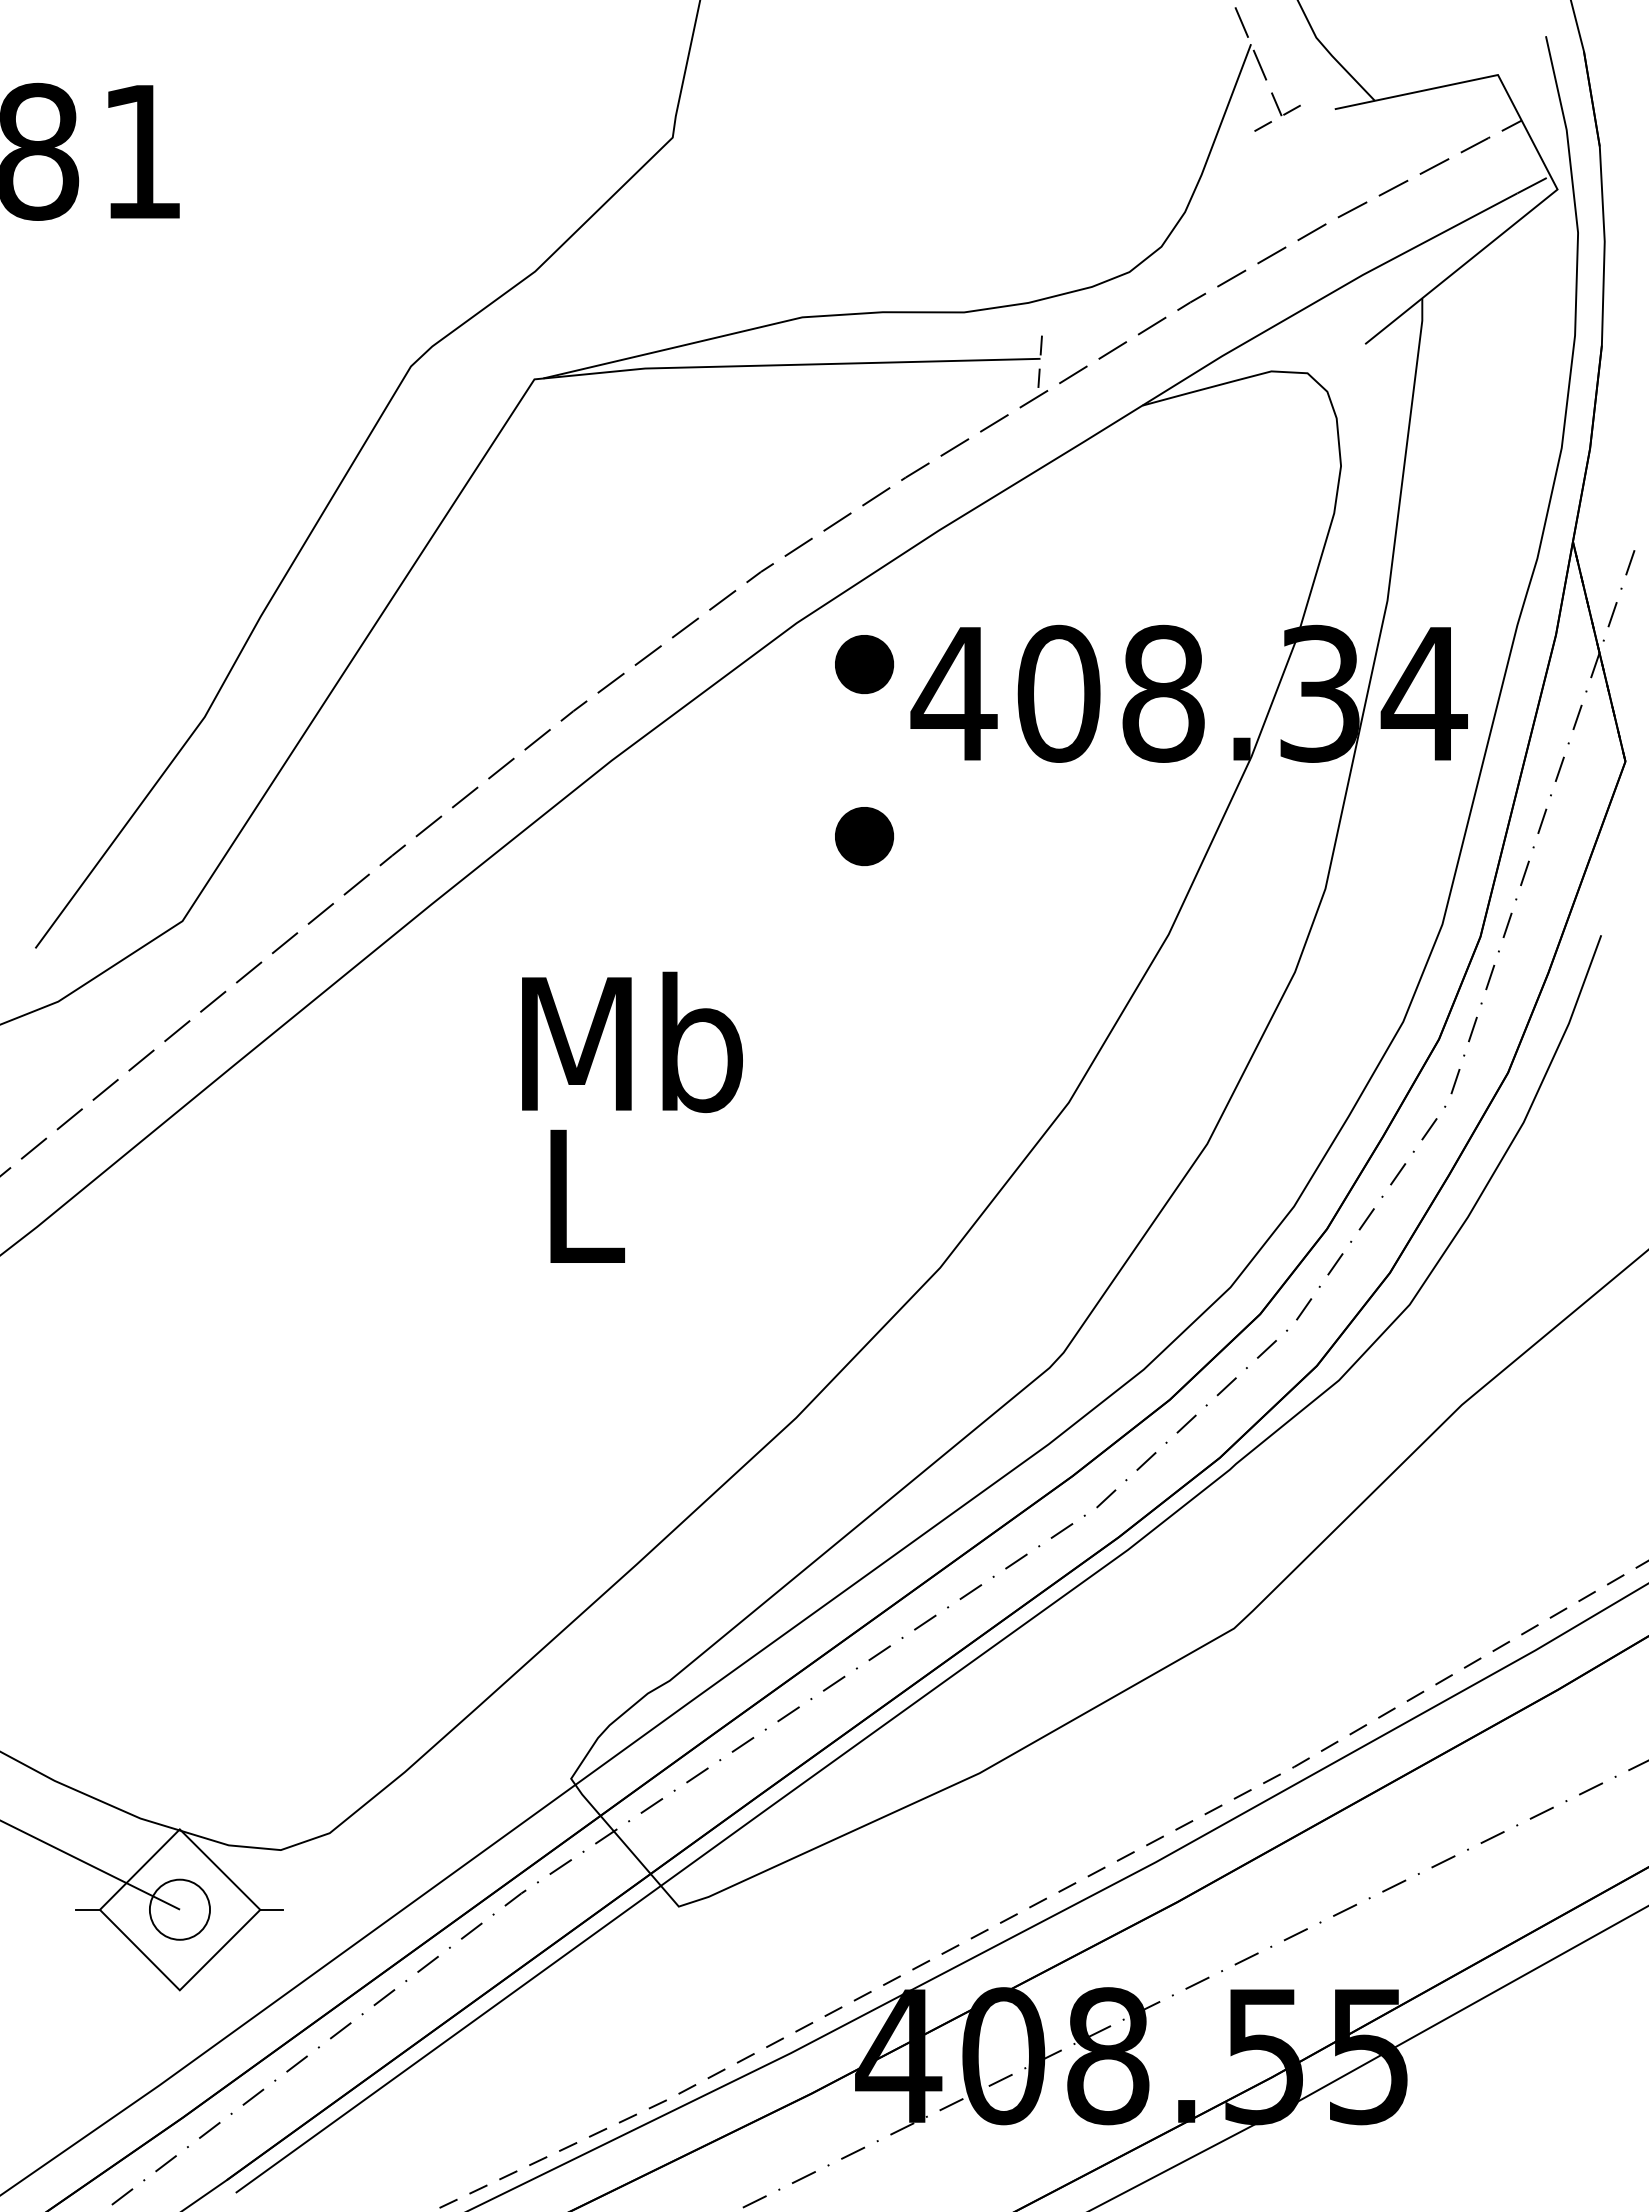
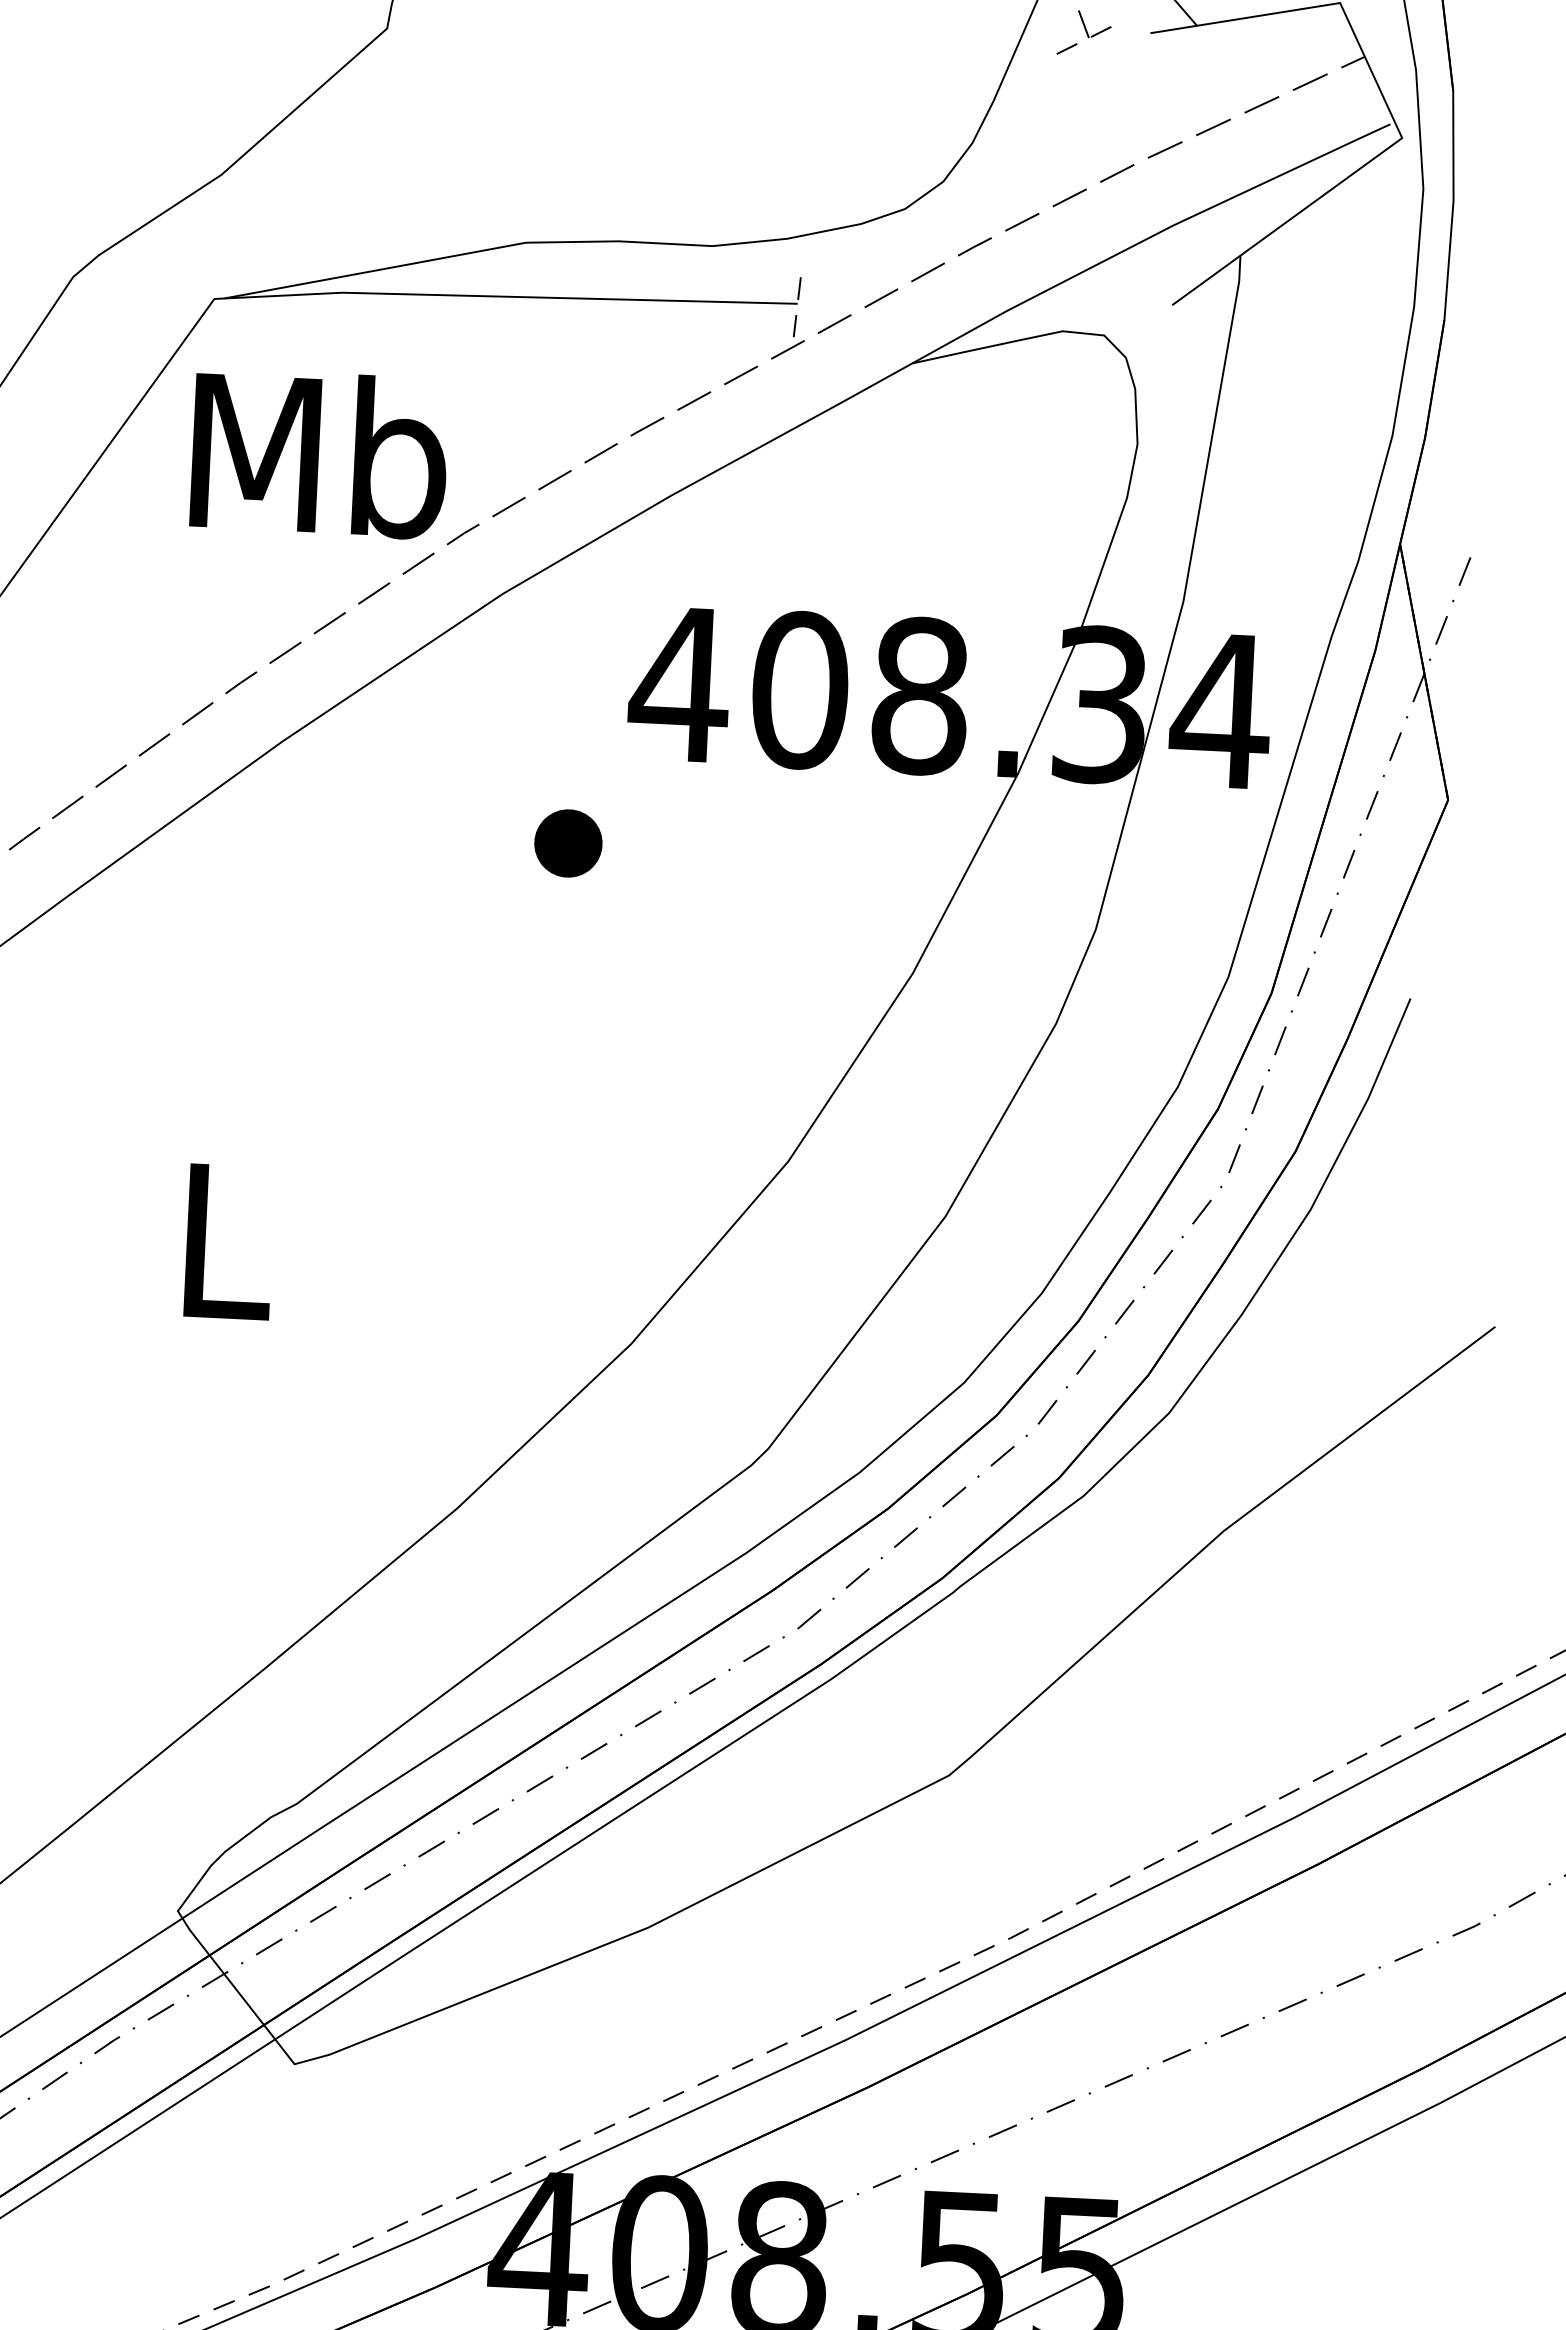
part: (864, 664) -> (578, 645), removed
text: (632, 1042) -> (319, 454), moved

